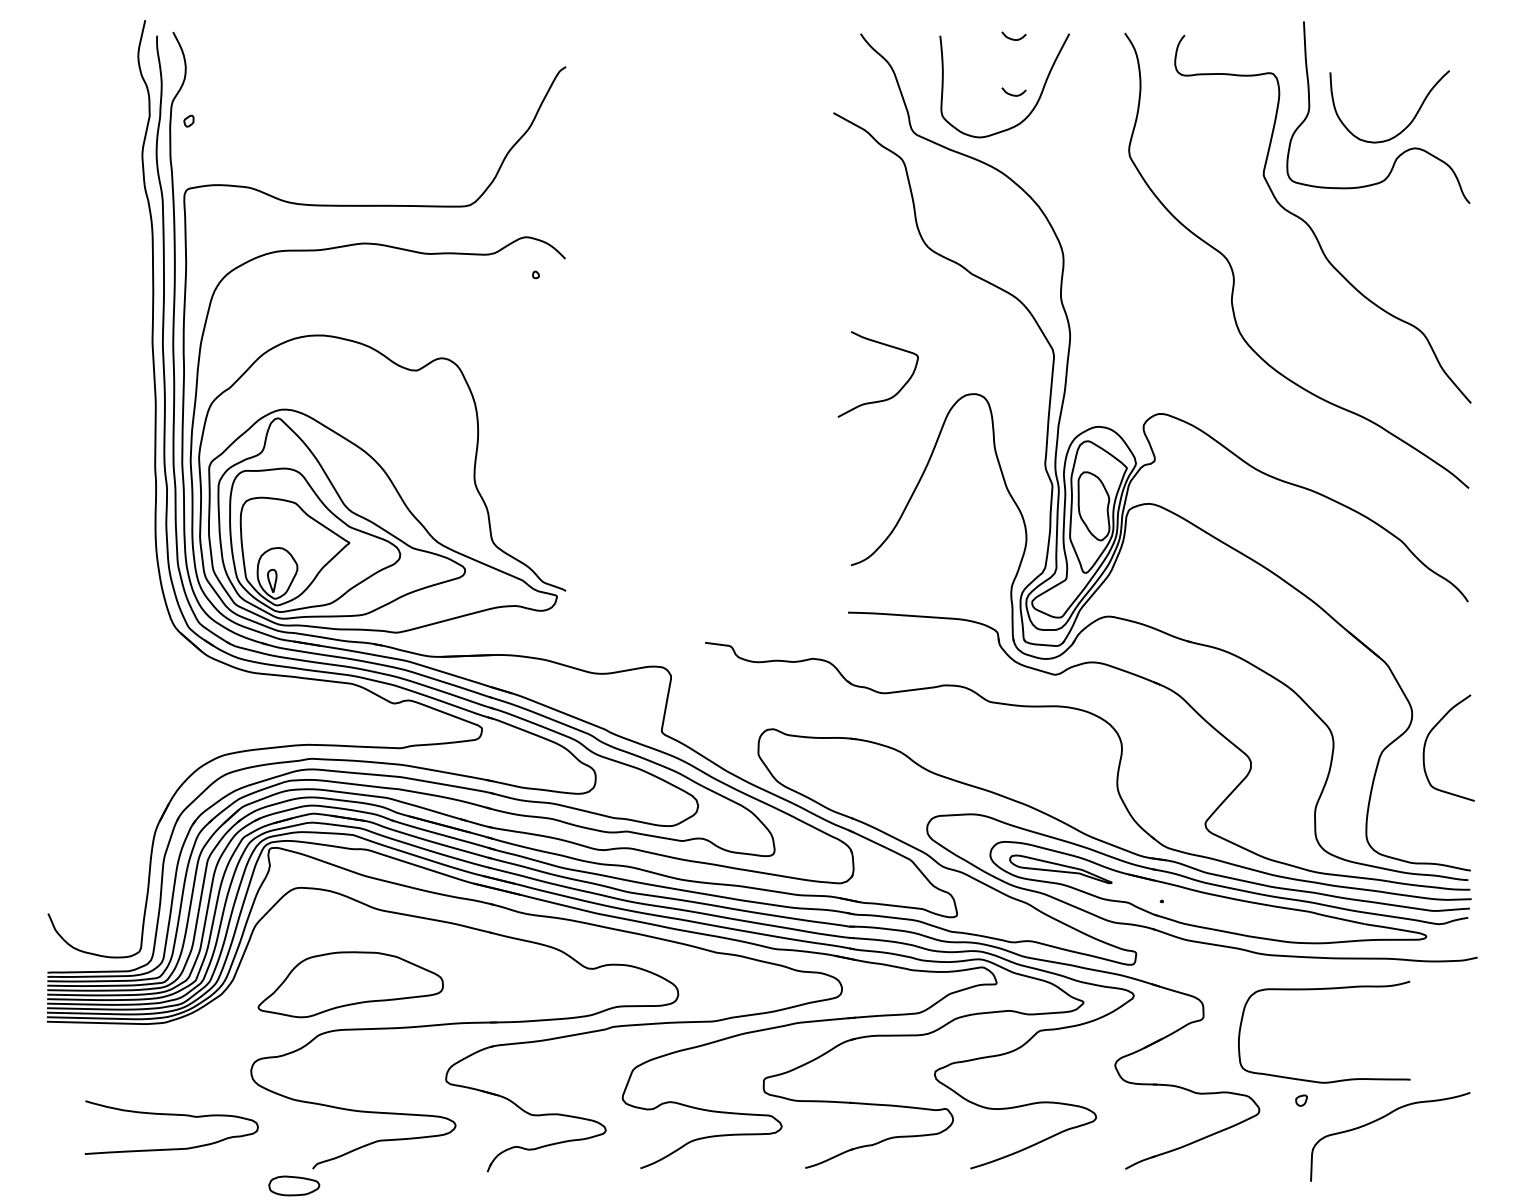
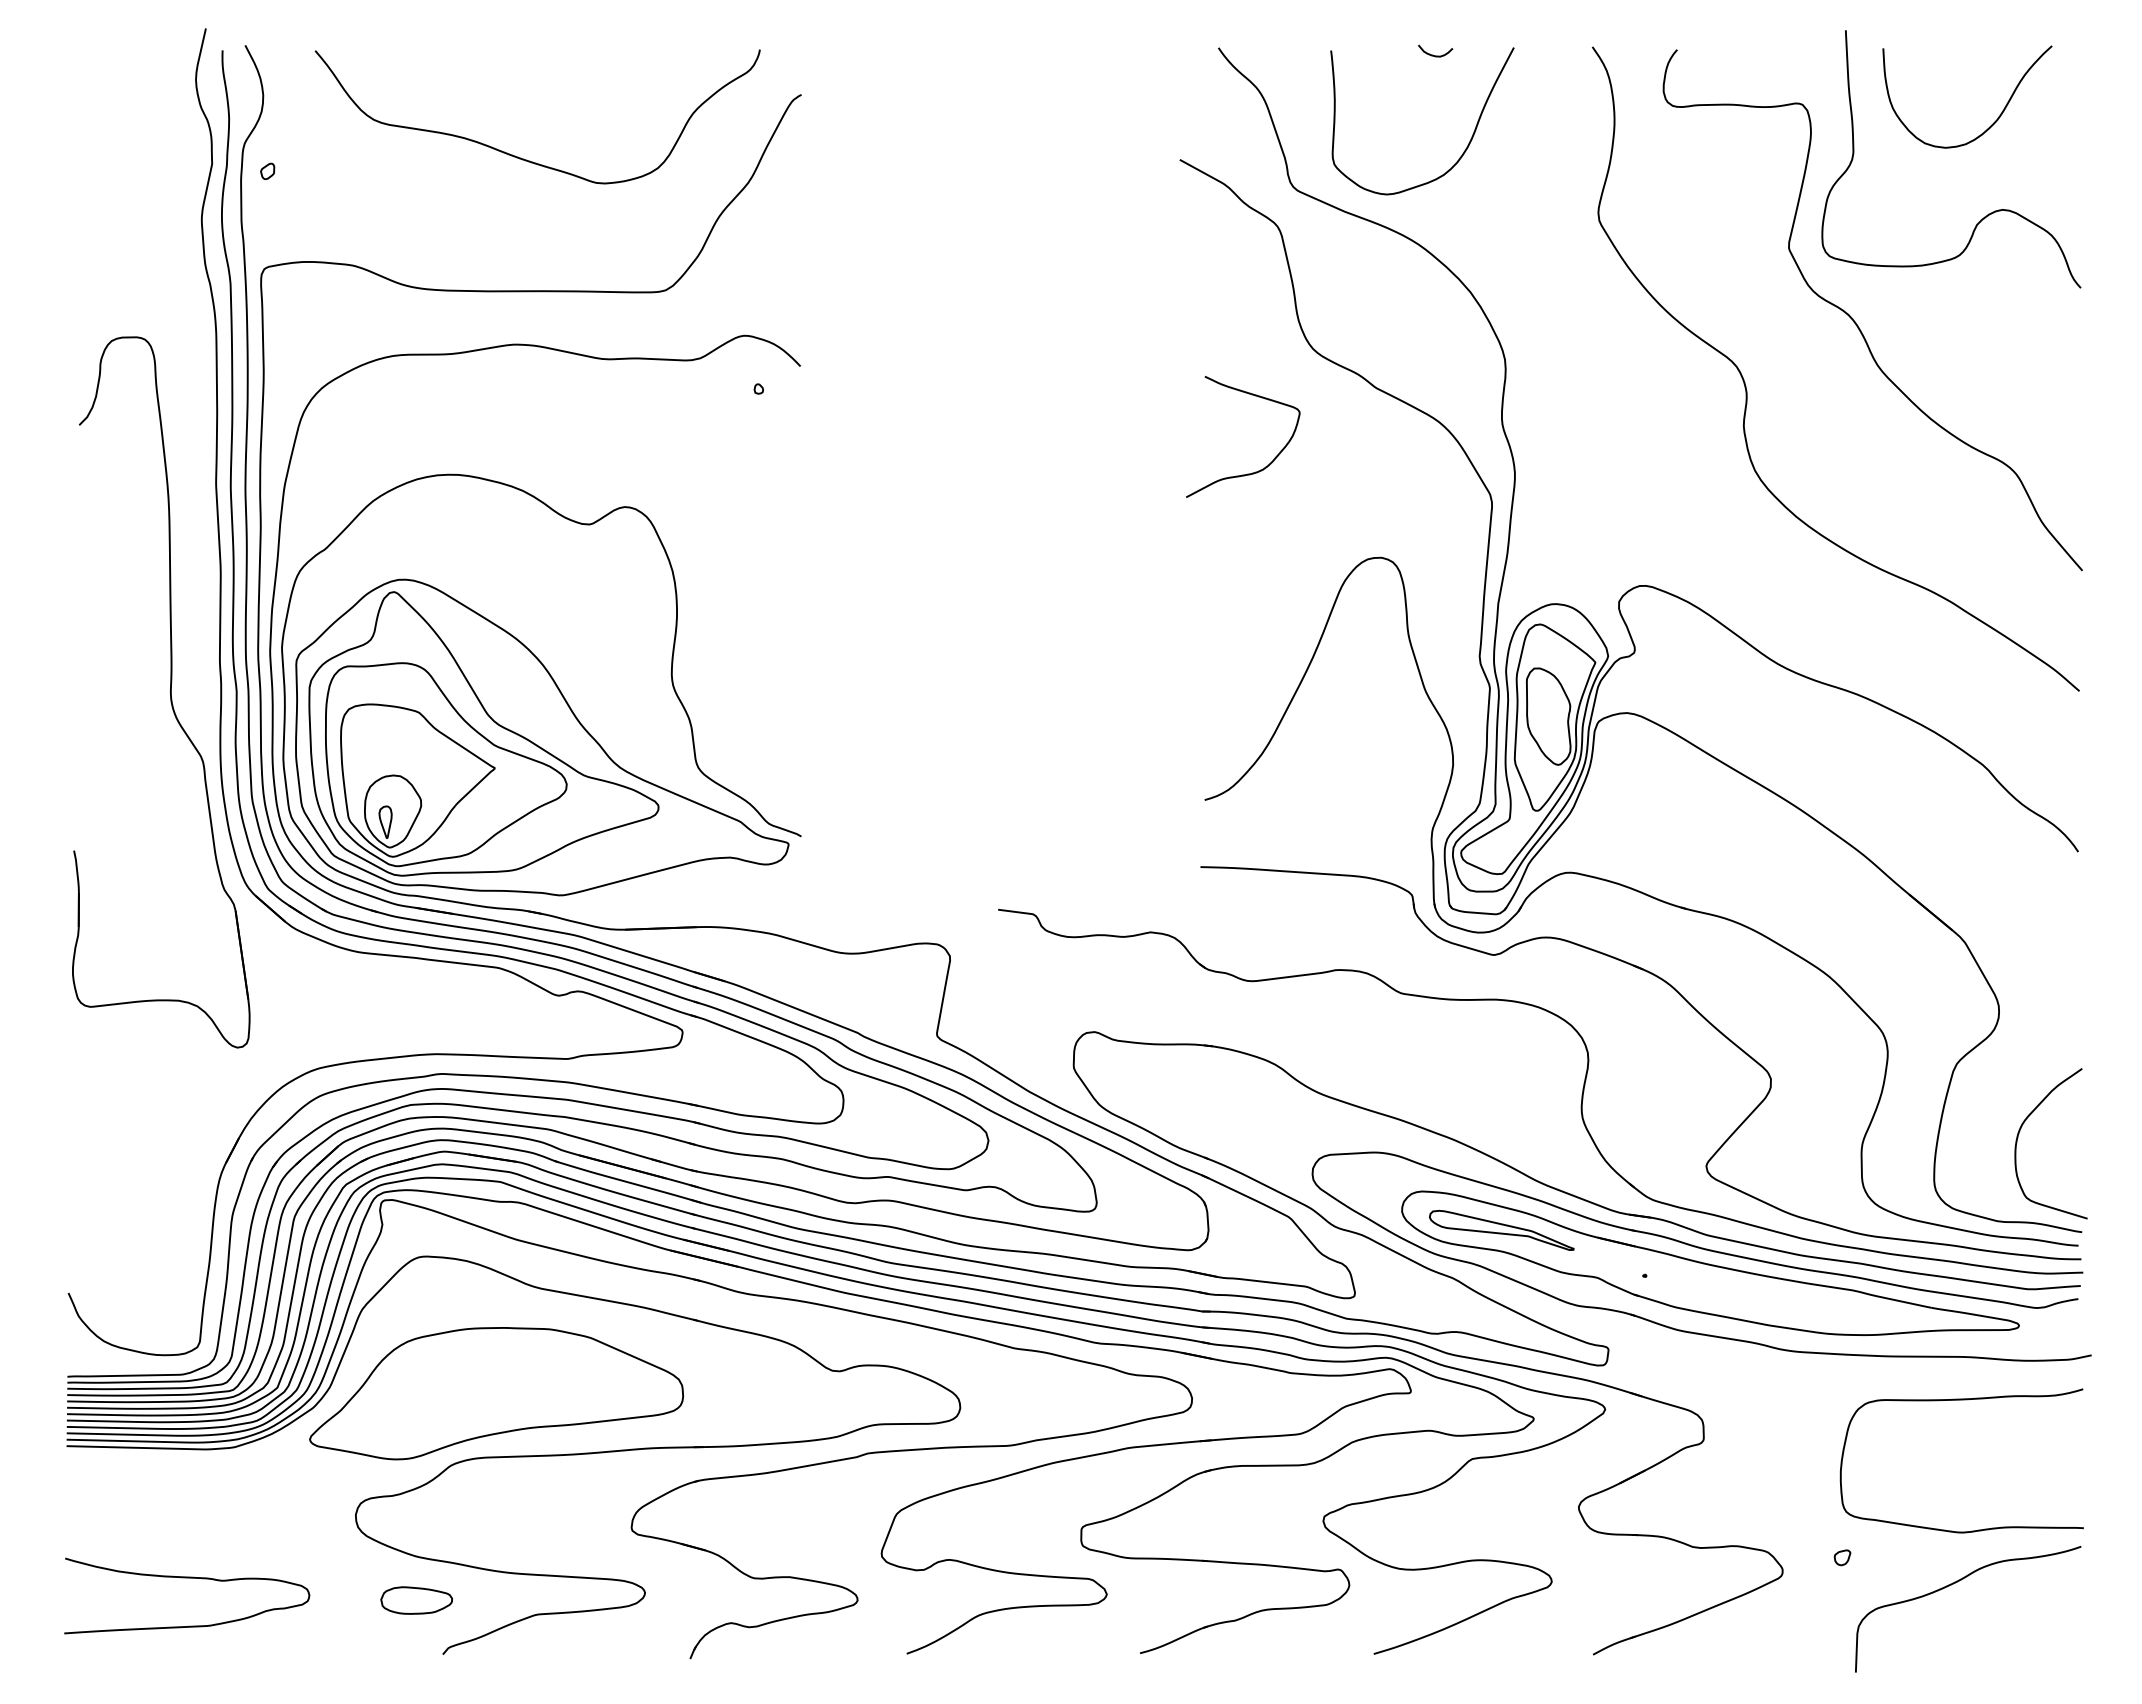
curve: (1012, 94) -> (1433, 133), removed
curve: (369, 112) -> (523, 158), added
curve: (1411, 121) -> (1997, 117), moved
curve: (886, 398) -> (1255, 471), moved
part: (120, 489) -> (170, 692), added
curve: (1426, 741) -> (2019, 1134), moved
part: (350, 984) -> (496, 1393), size x1.43
curve: (1324, 989) -> (1961, 1400), moved
curve: (171, 1115) -> (187, 1578), moved
part: (294, 1185) -> (416, 1600), moved

